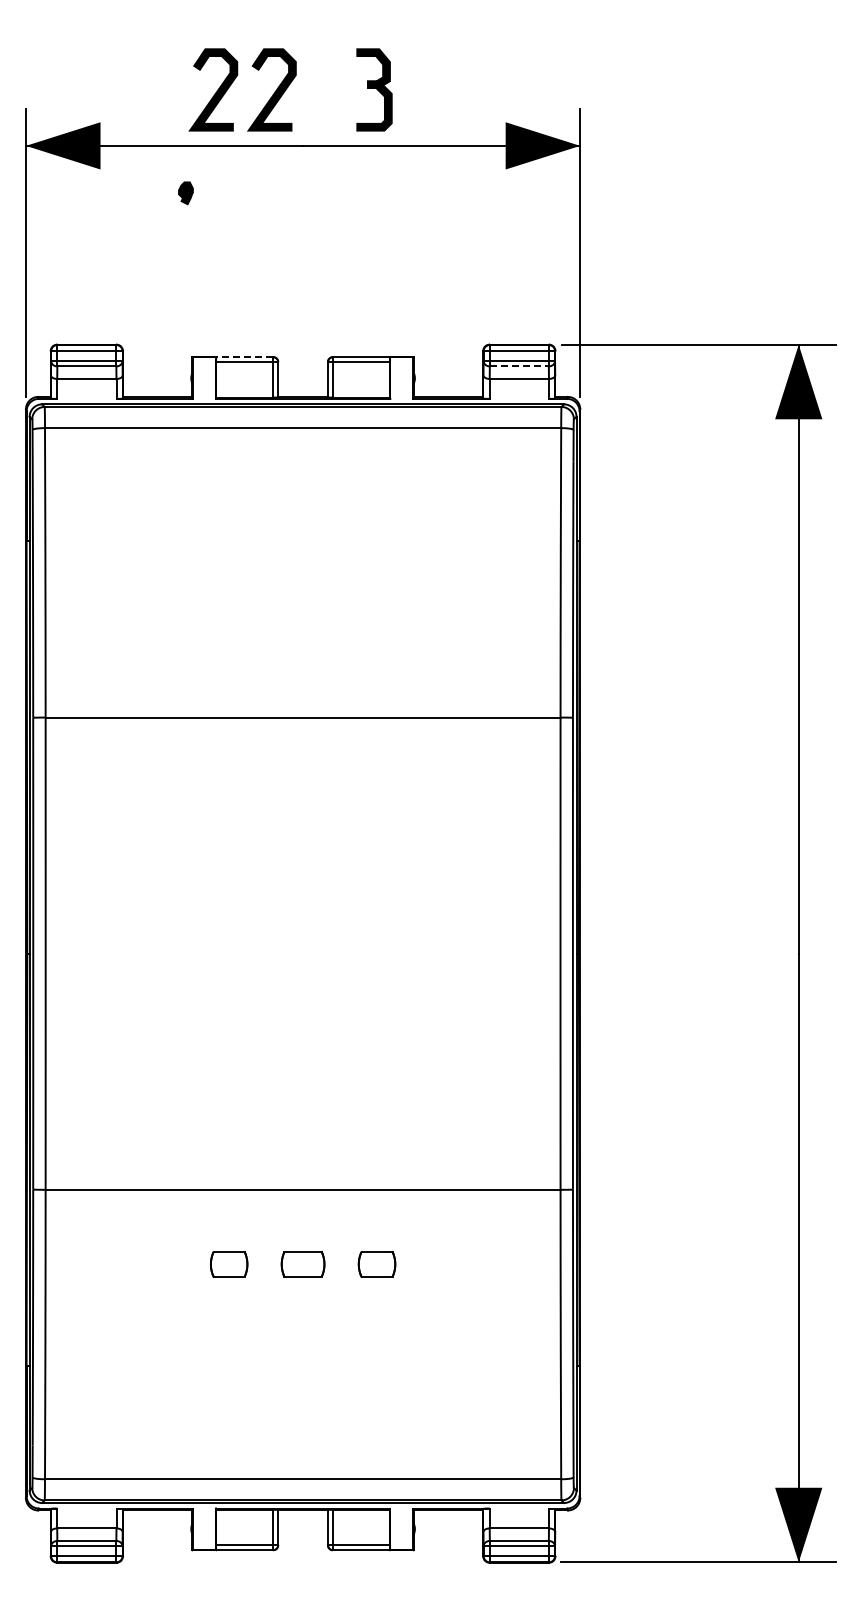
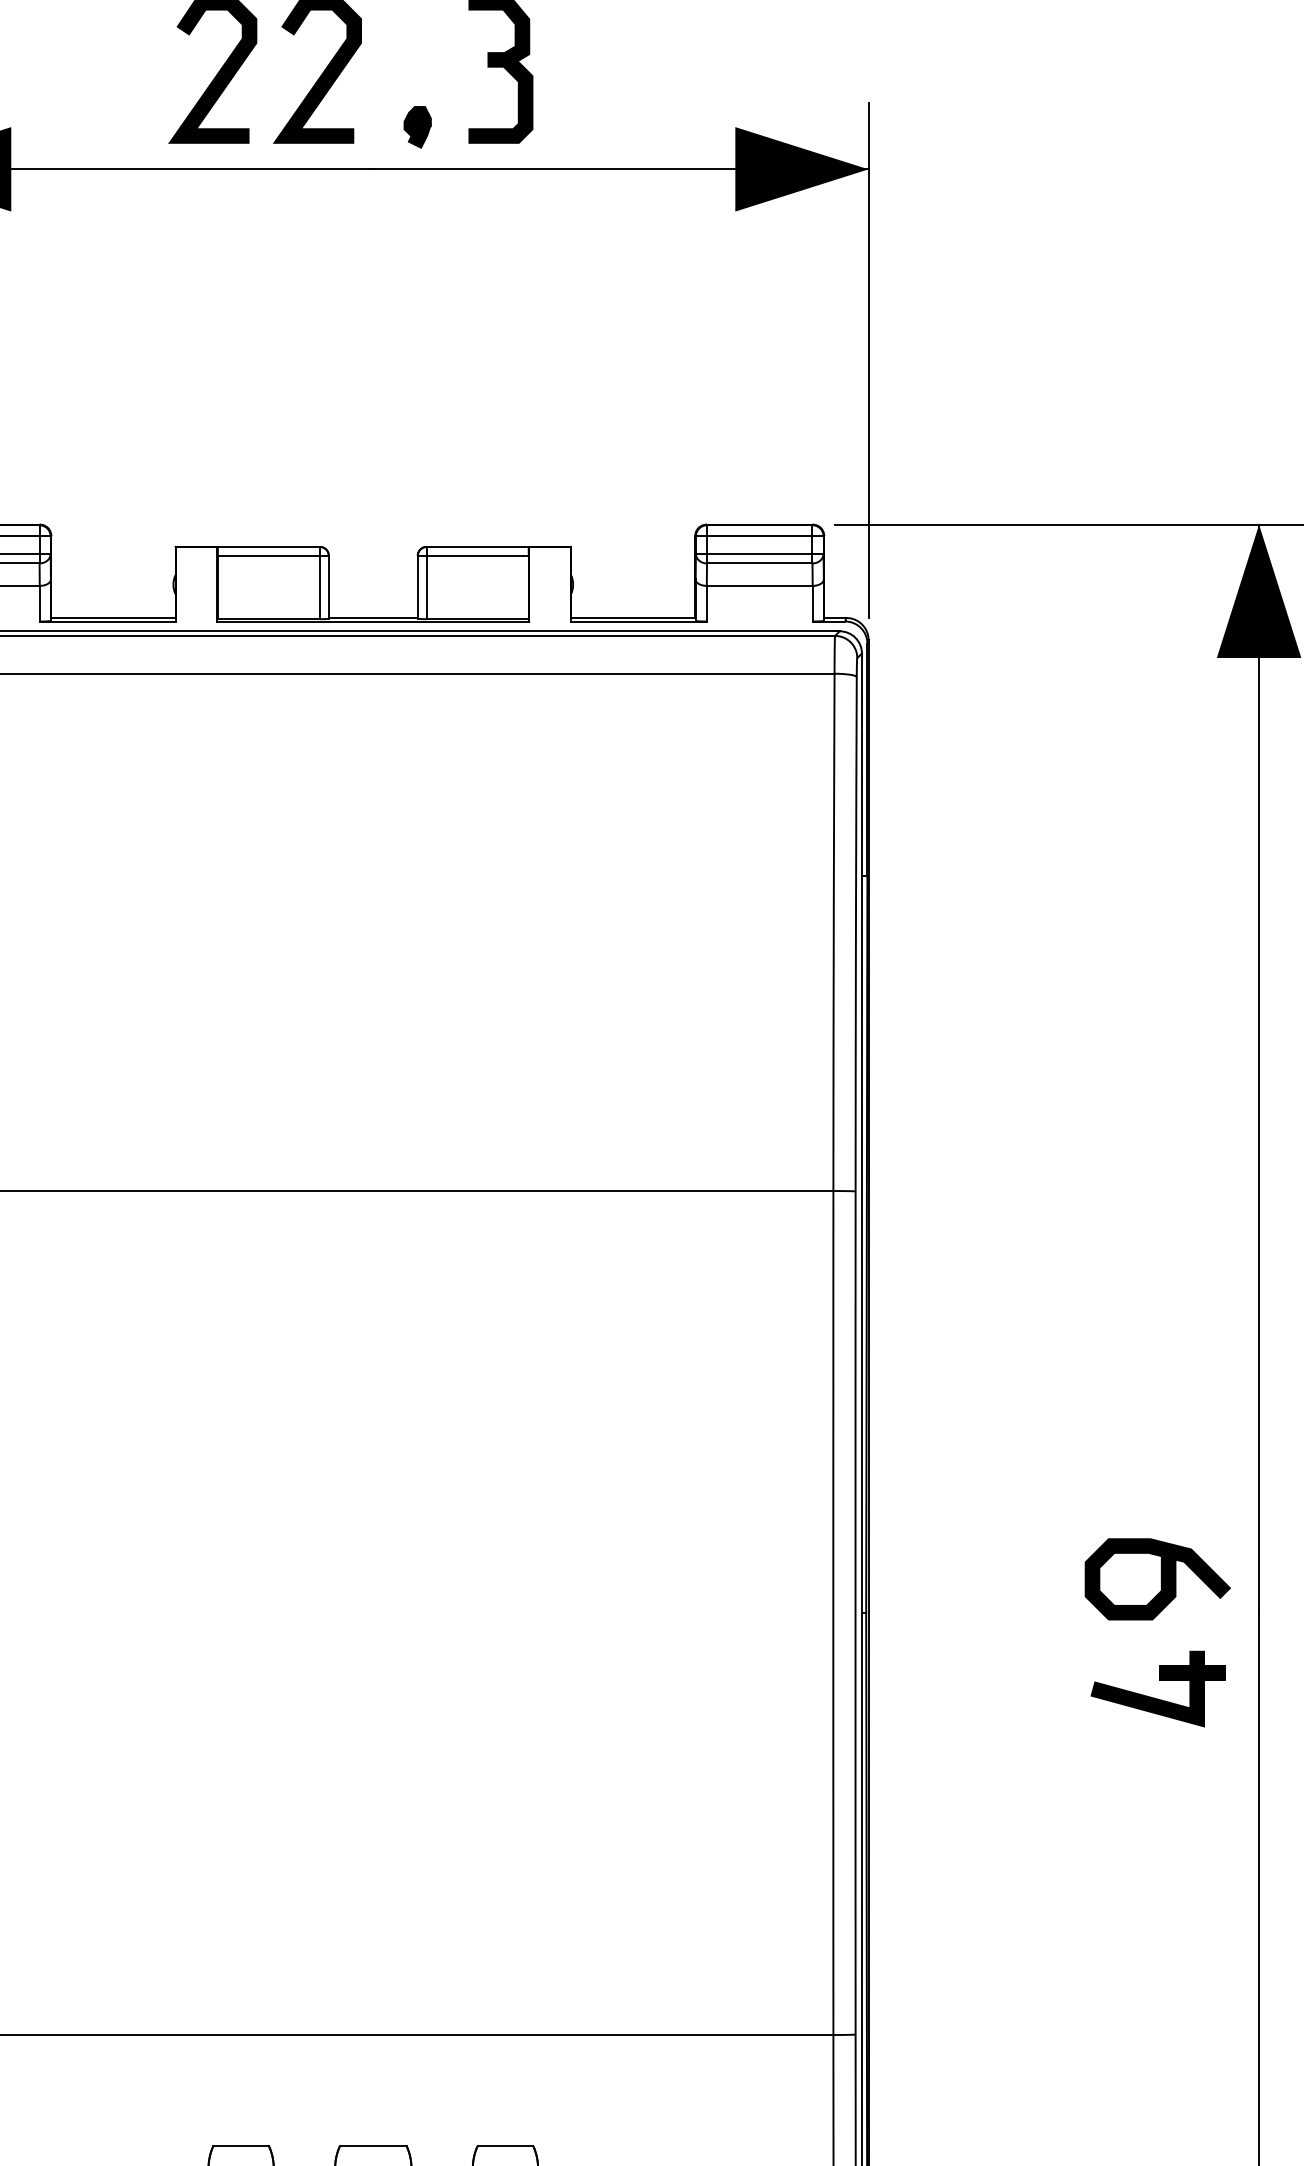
part: (185, 193) -> (416, 127), moved
line: (244, 357) -> (268, 547), dashed -> solid
line: (519, 366) -> (760, 563), dashed -> solid
curve: (743, 934) -> (1160, 1578), added
part: (741, 995) -> (1156, 1687), added

